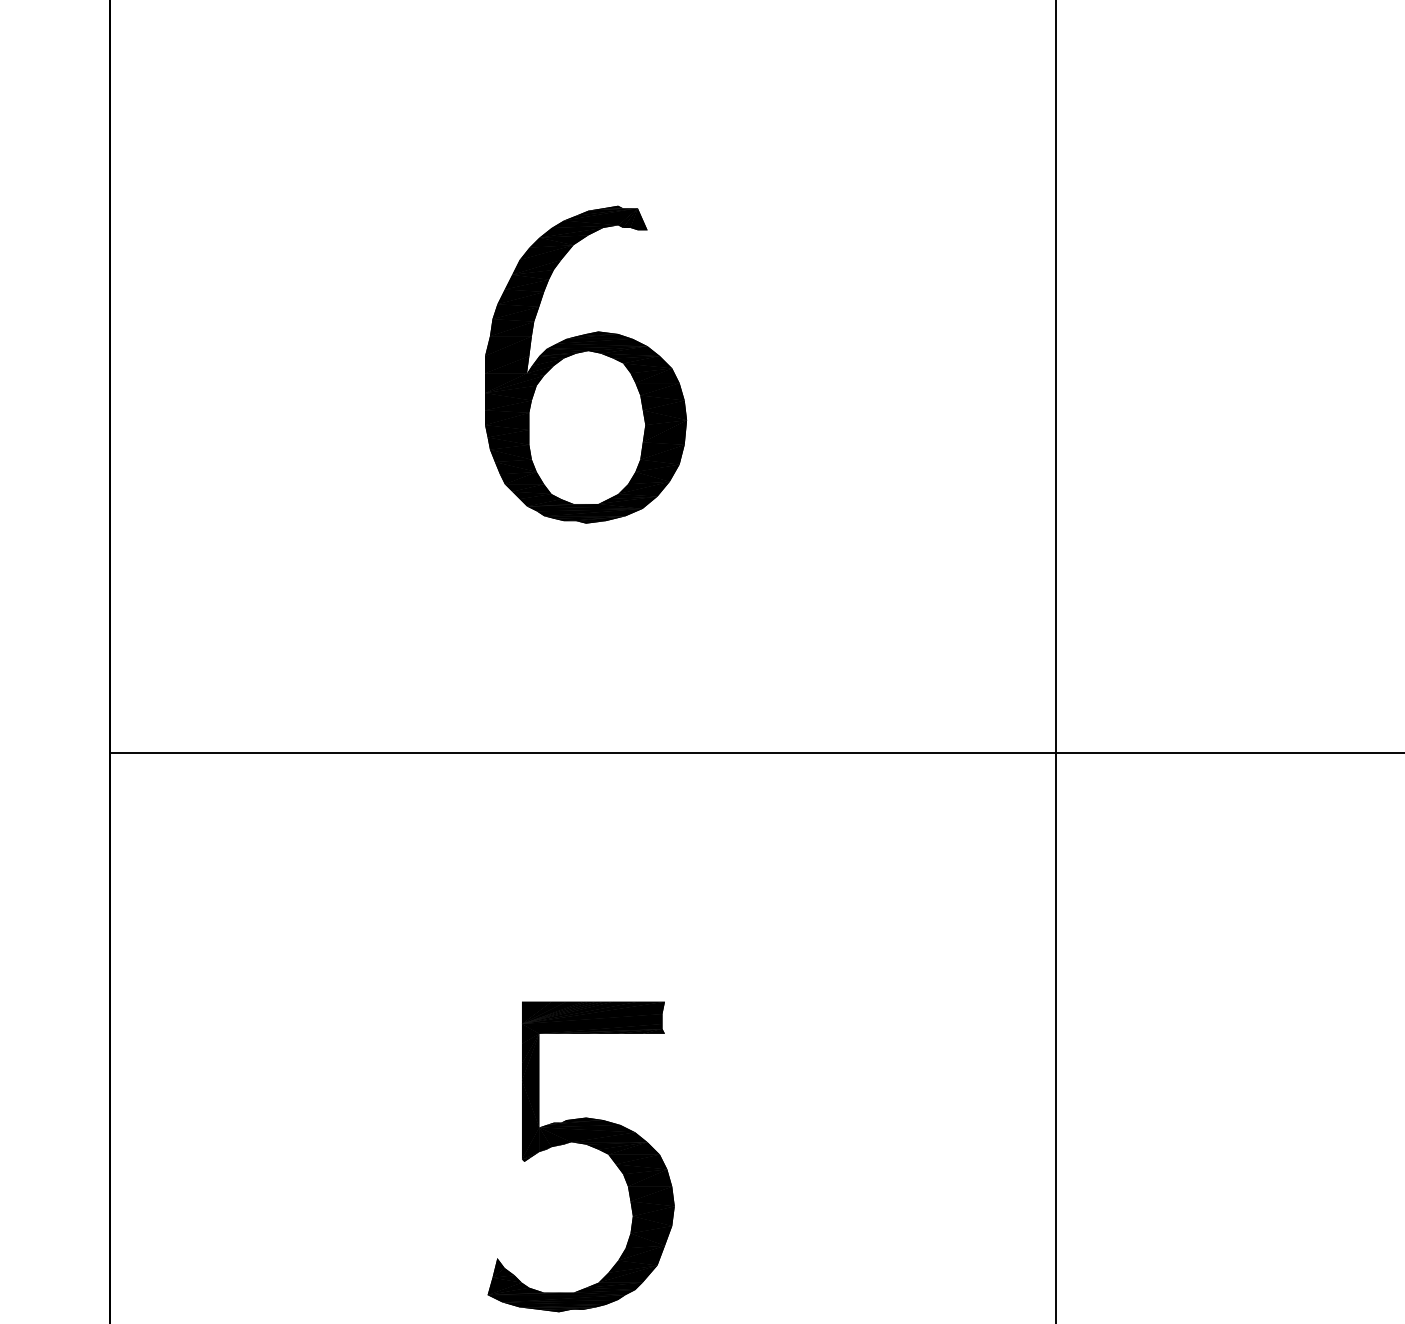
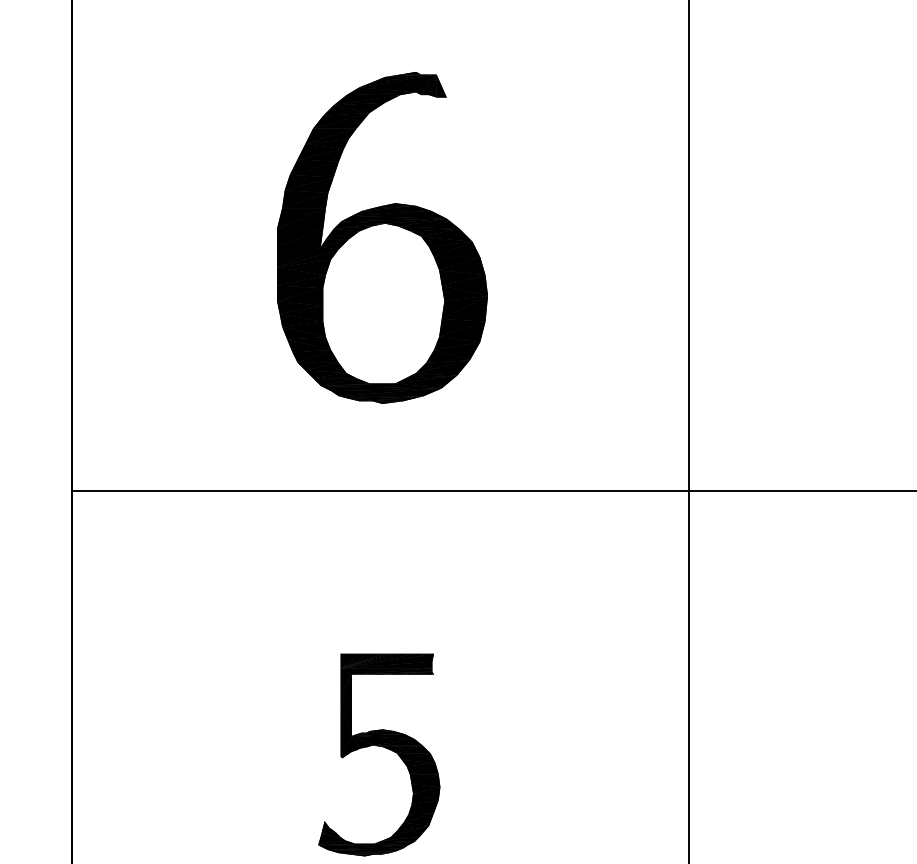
part: (586, 364) -> (382, 237), size x1.6

